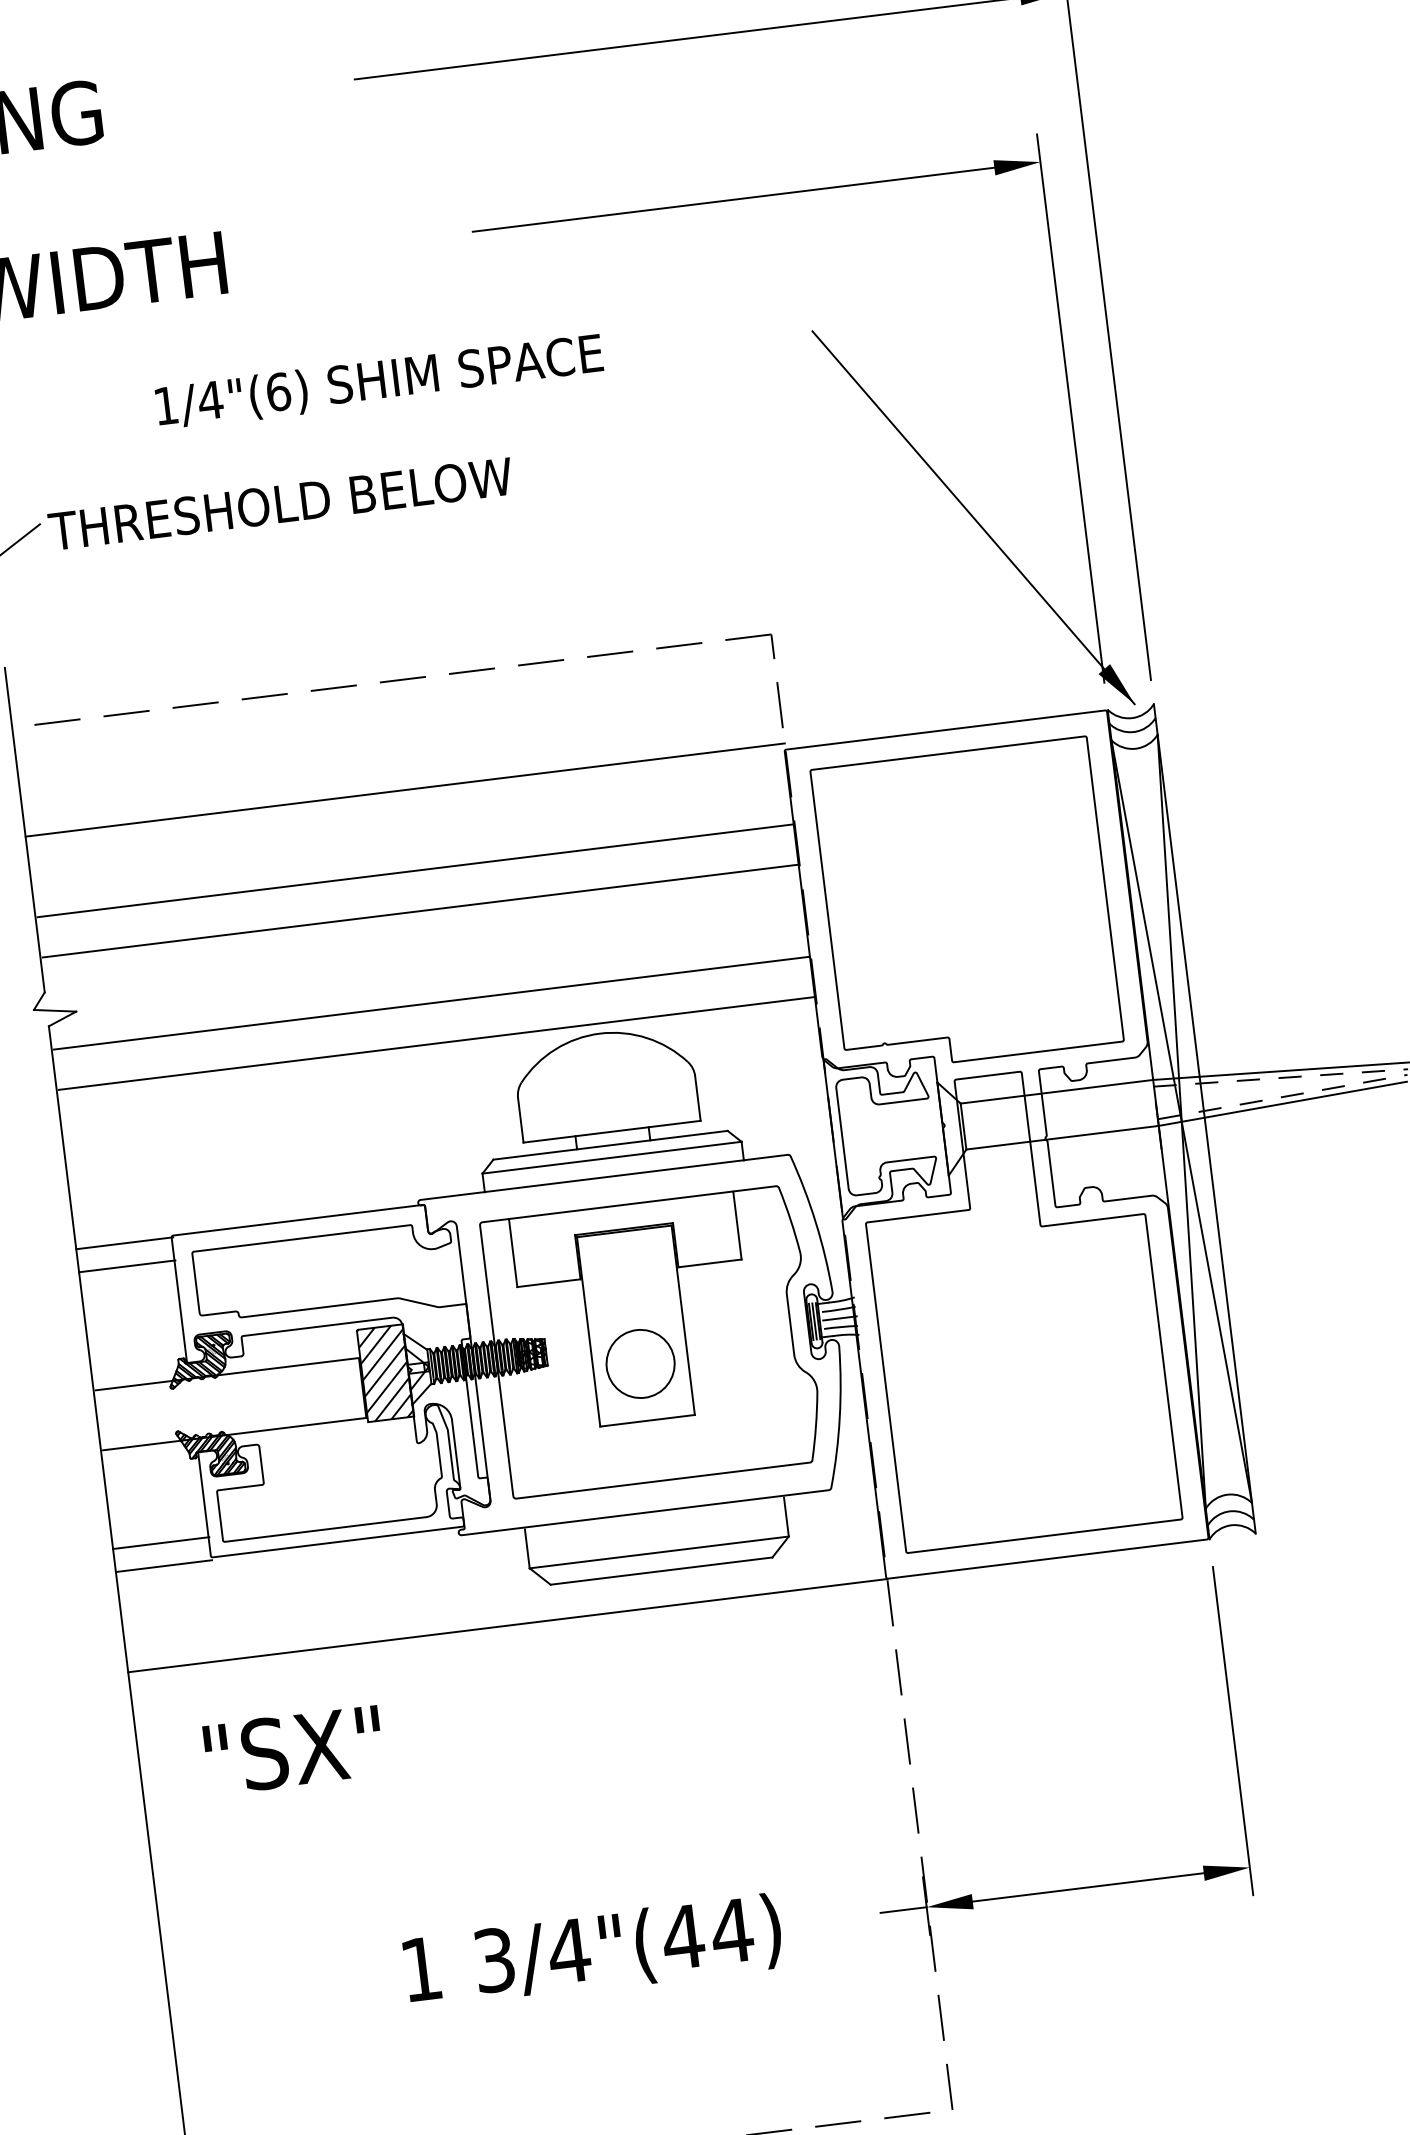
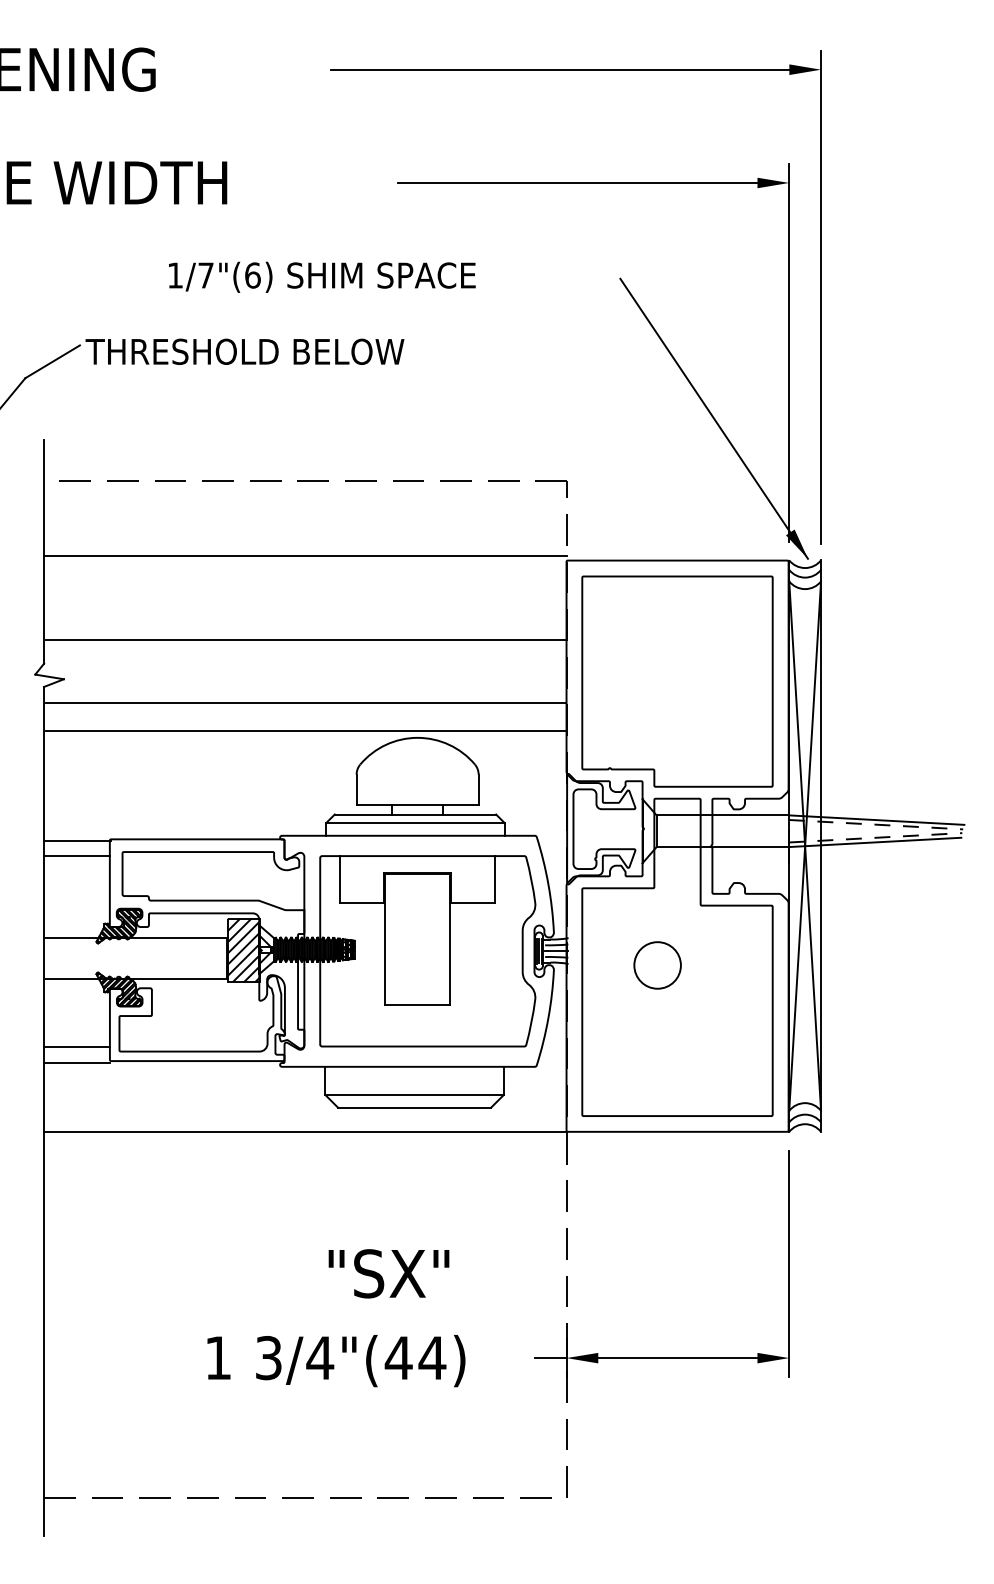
text: (209, 400) -> (205, 275), 1/4"(6) -> 1/7"(6)
line: (414, 870) -> (305, 611), removed
circle: (640, 1364) -> (657, 965), moved
text: (292, 1749) -> (388, 1273), moved

